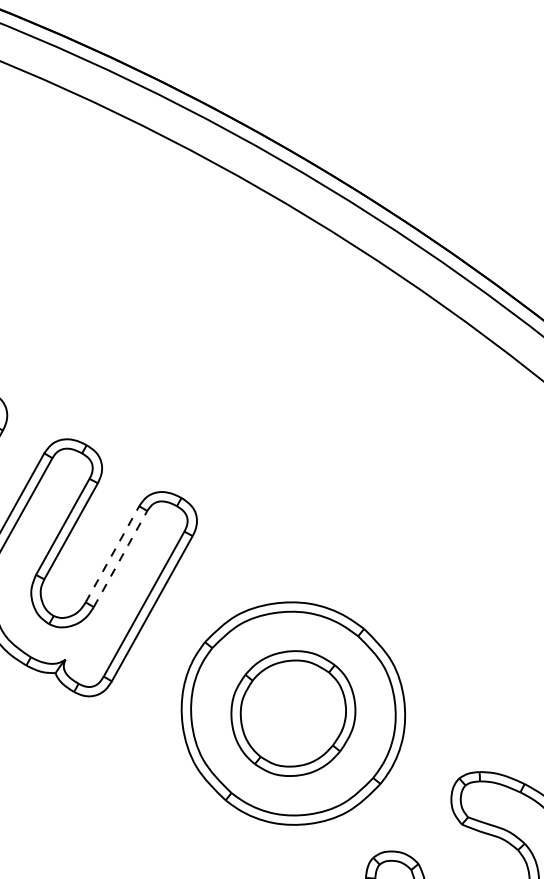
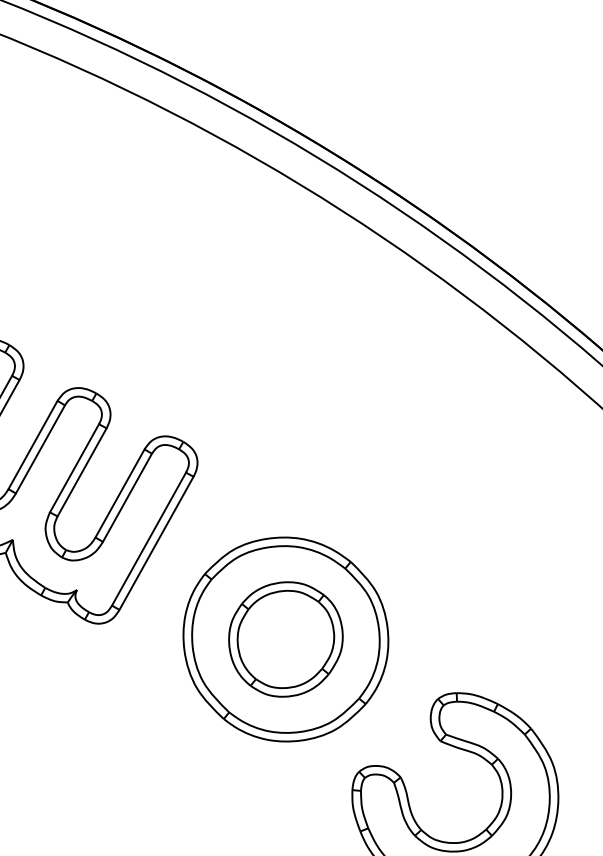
line: (112, 554) -> (120, 493), dashed -> solid
line: (120, 558) -> (127, 497), dashed -> solid

